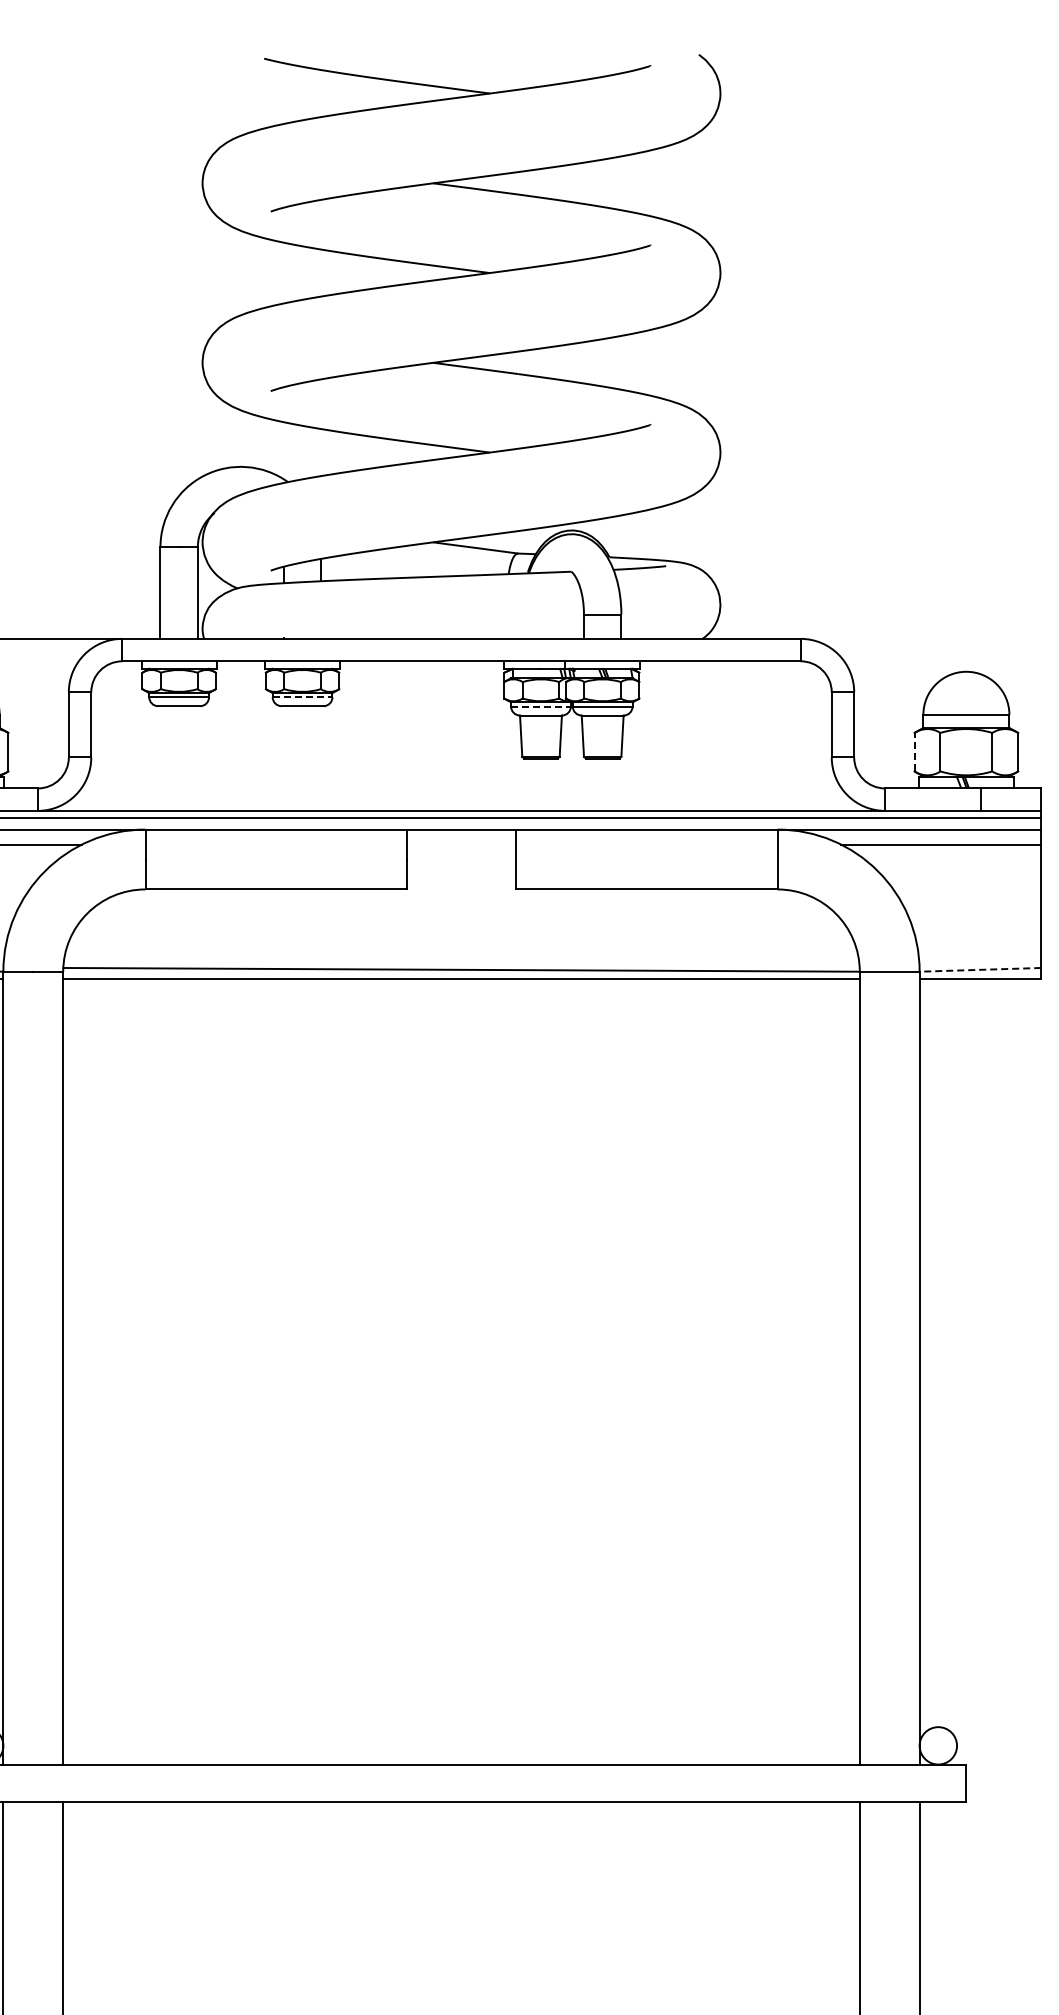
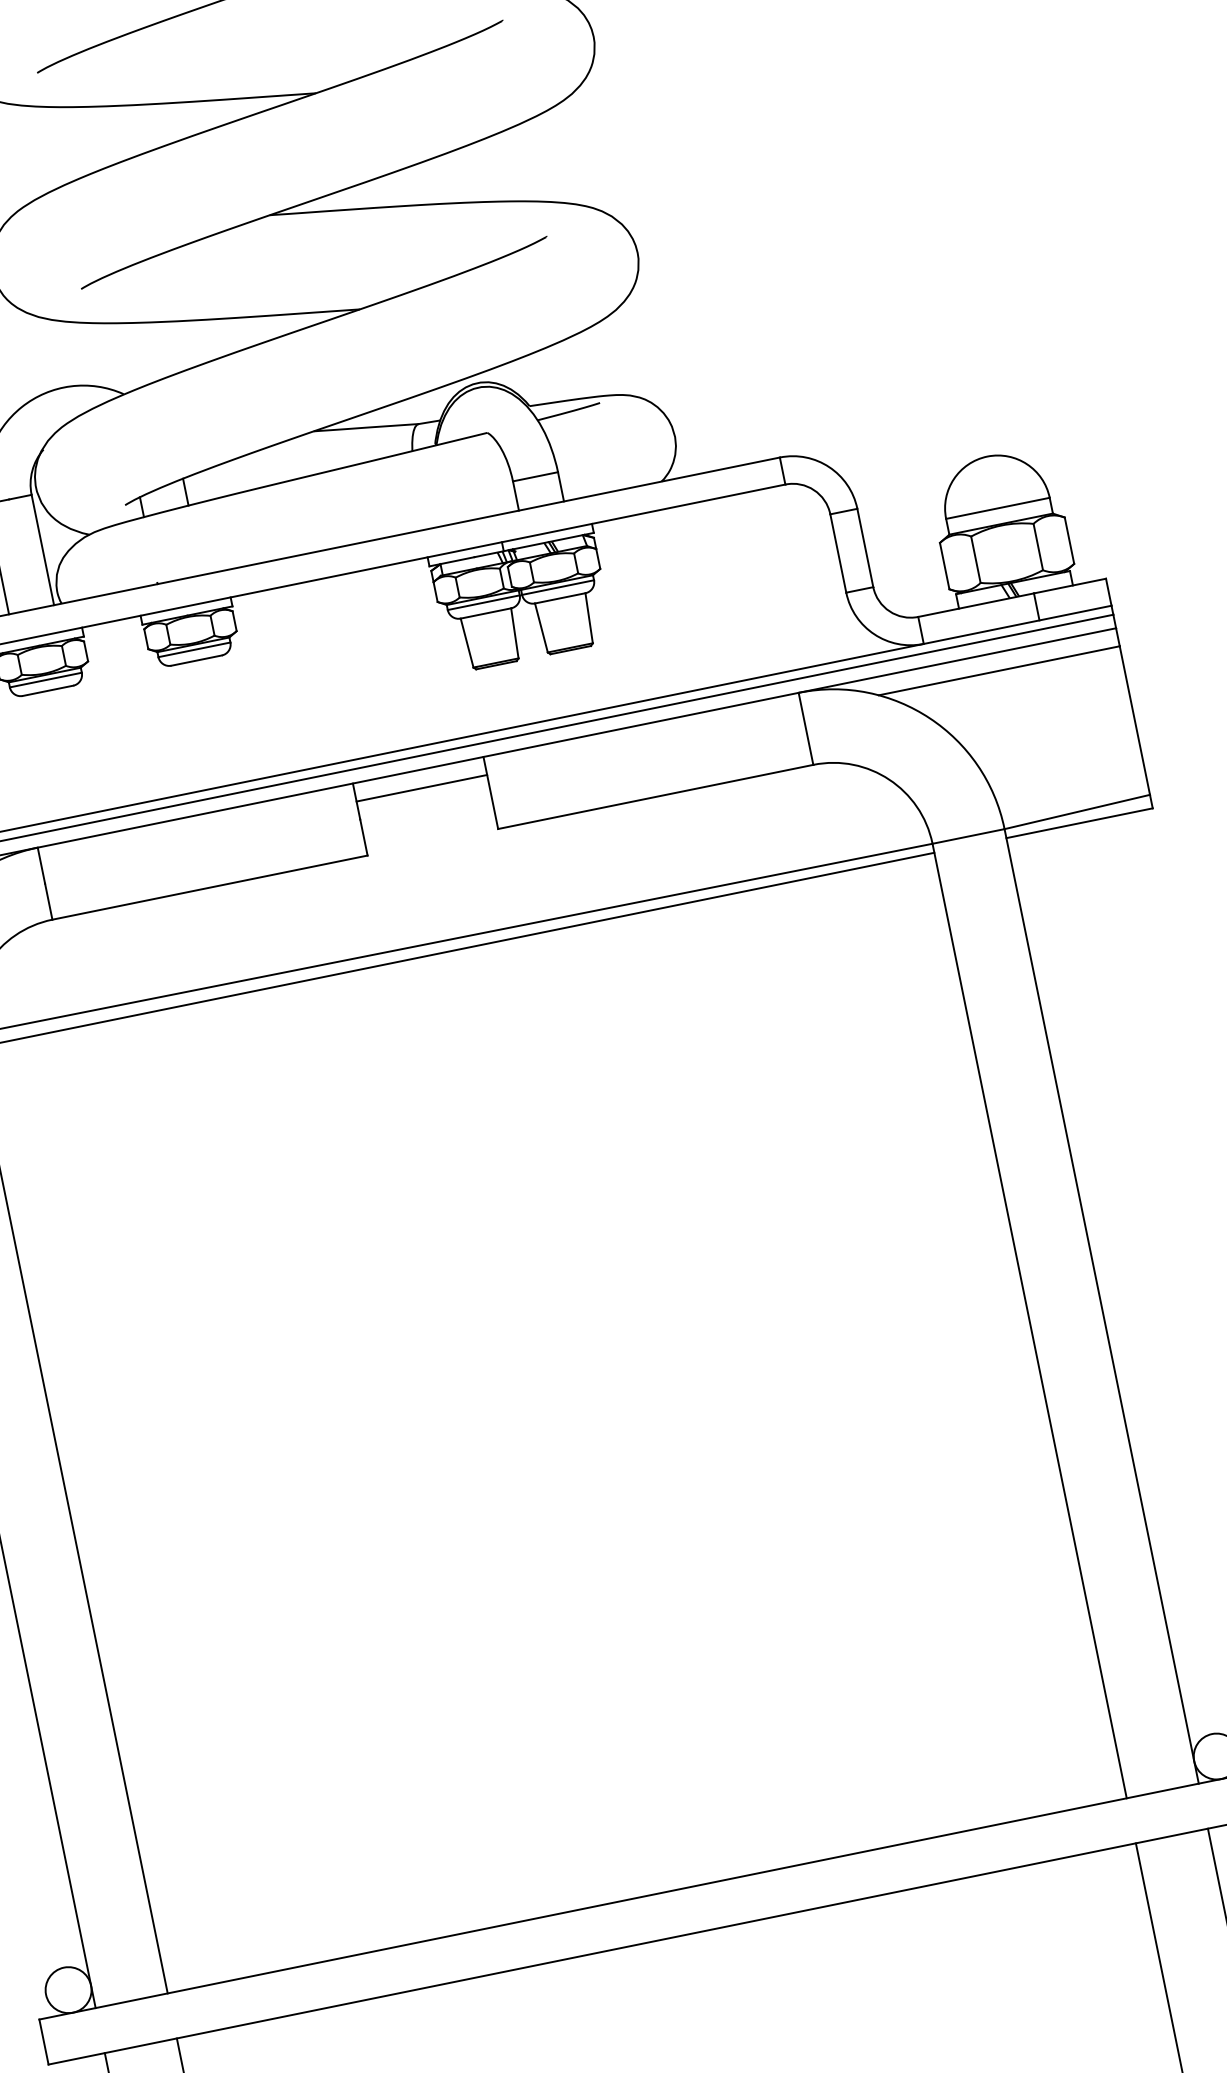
line: (302, 697) -> (194, 650), dashed -> solid
line: (540, 706) -> (483, 602), dashed -> solid
line: (914, 751) -> (944, 565), dashed -> solid
line: (461, 844) -> (421, 788), added
line: (980, 969) -> (1077, 811), dashed -> solid

